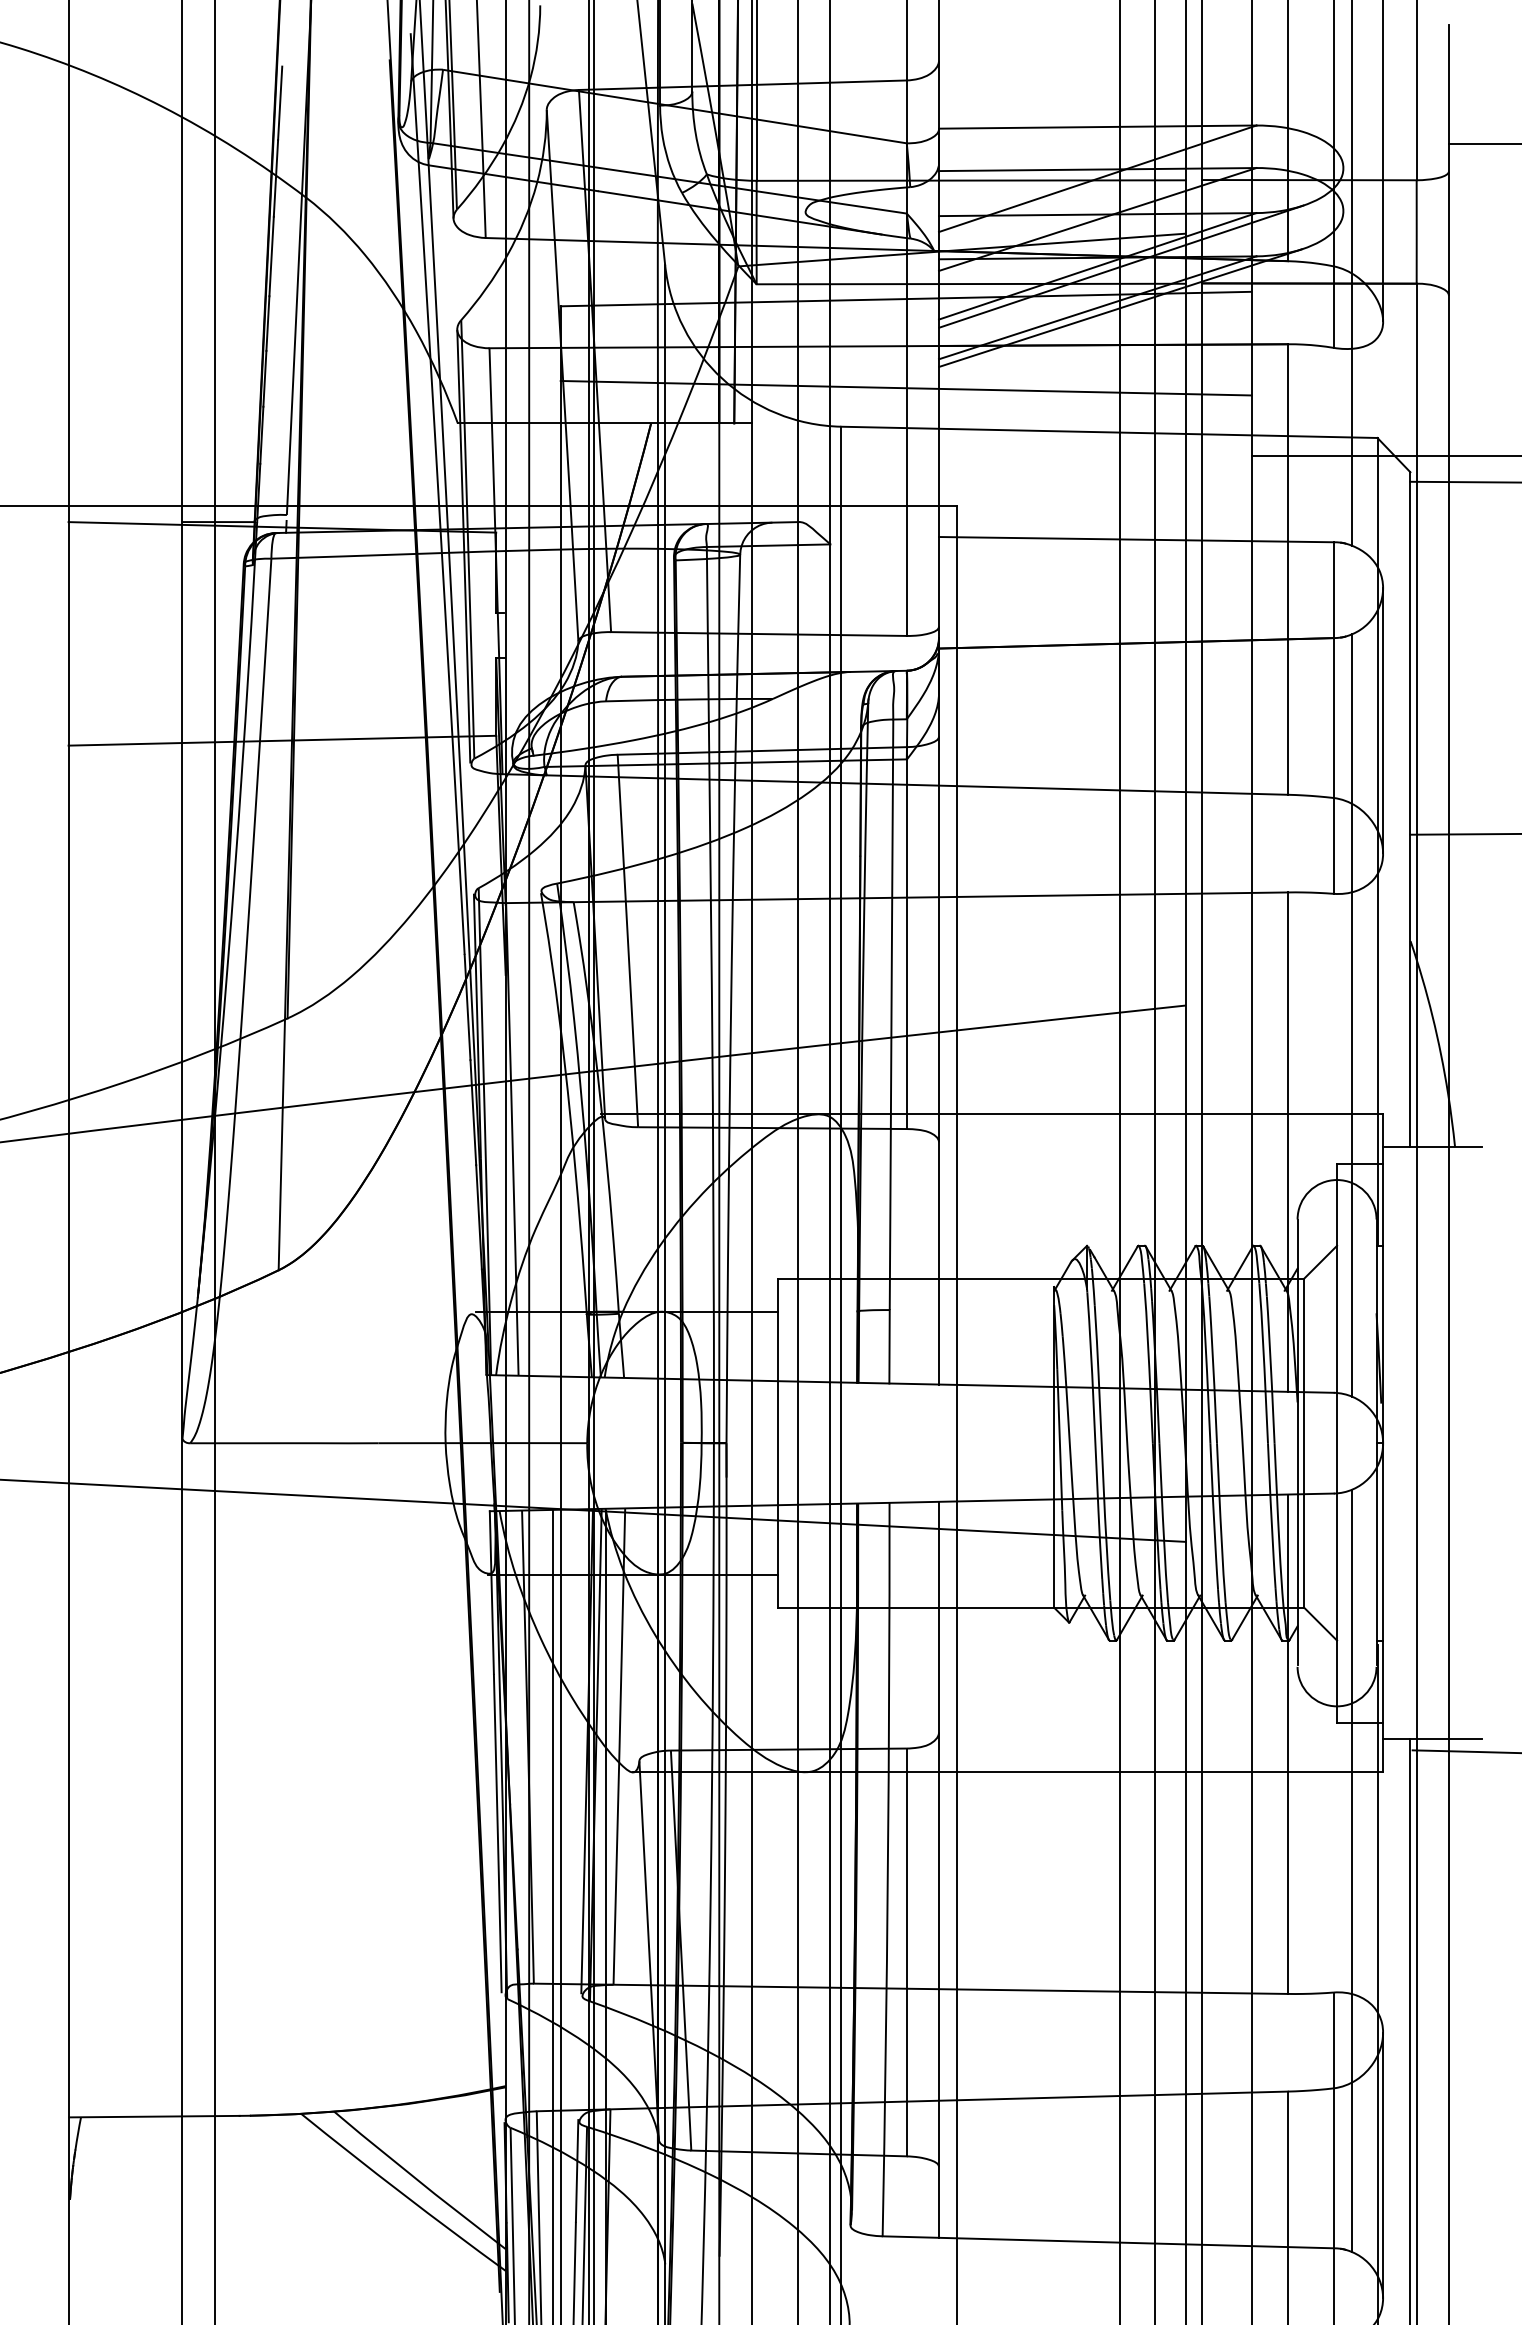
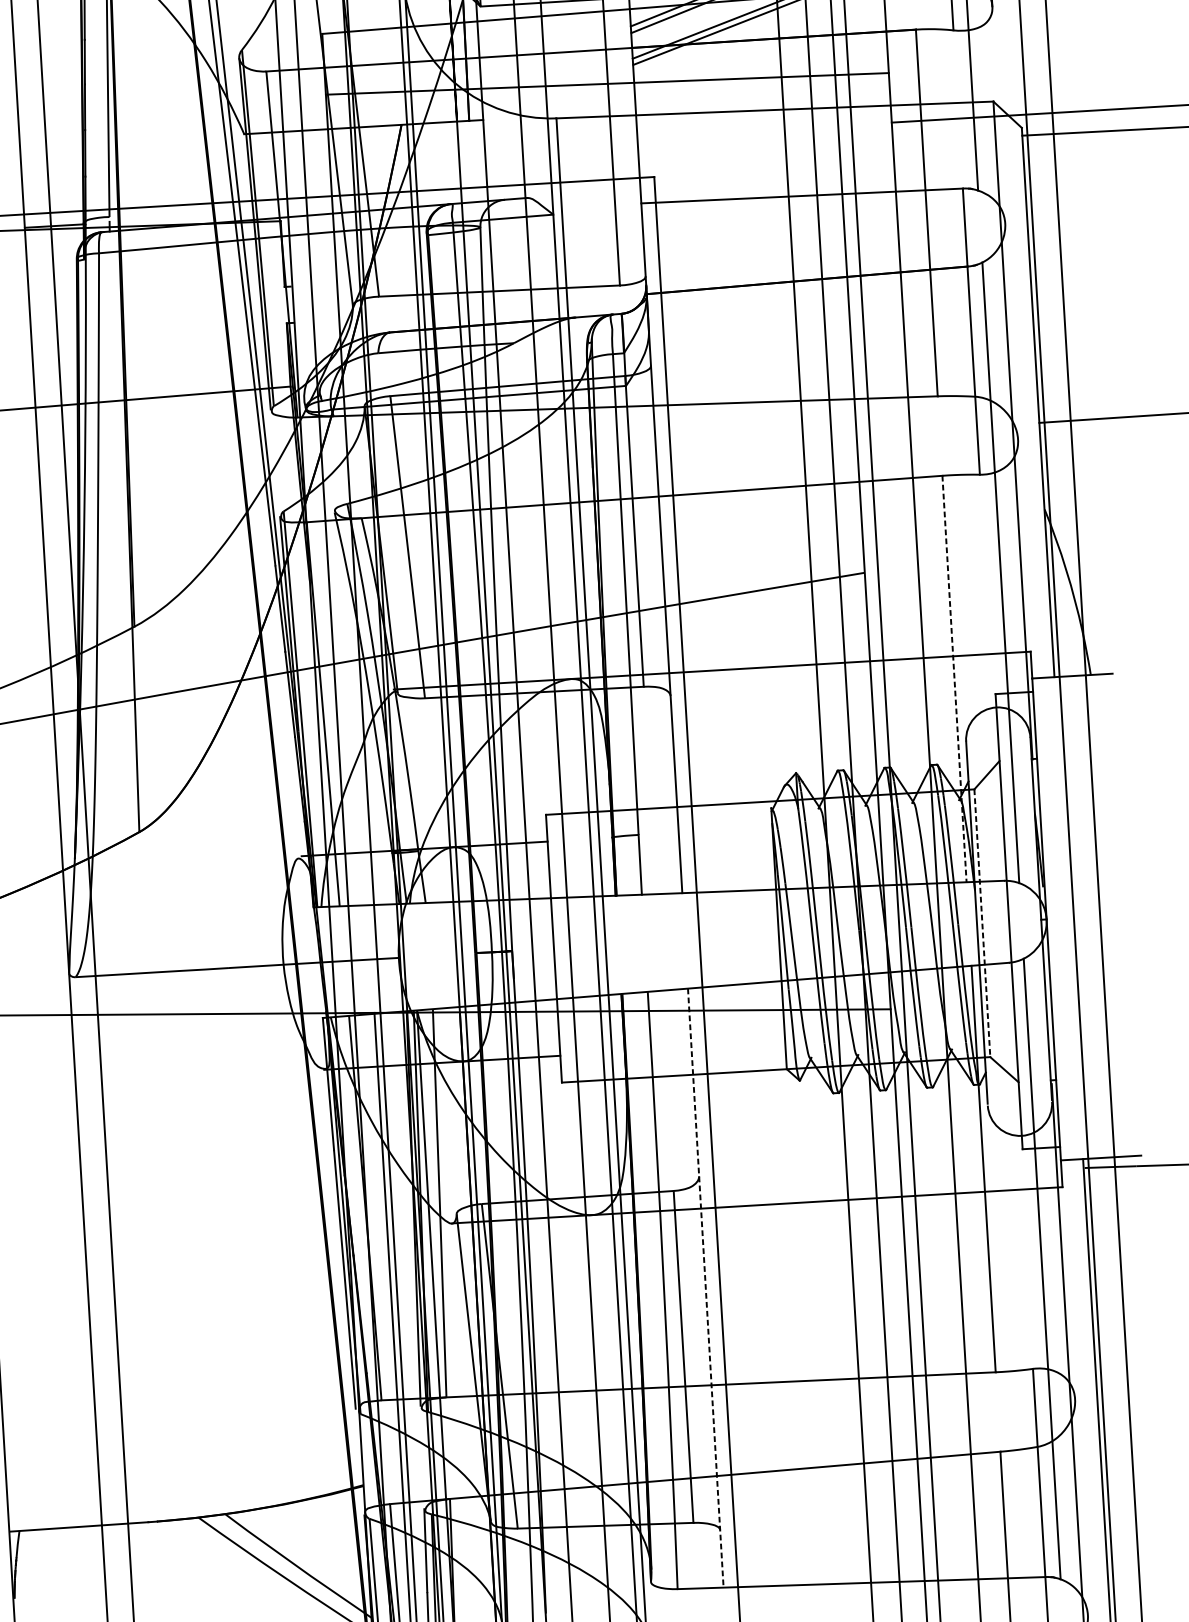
line: (1383, 720) -> (1011, 331), removed
line: (1287, 1142) -> (954, 679), solid -> dashed
line: (1304, 1443) -> (982, 923), solid -> dashed
line: (939, 1869) -> (706, 1287), solid -> dashed
line: (1383, 2165) -> (1081, 1507), removed

